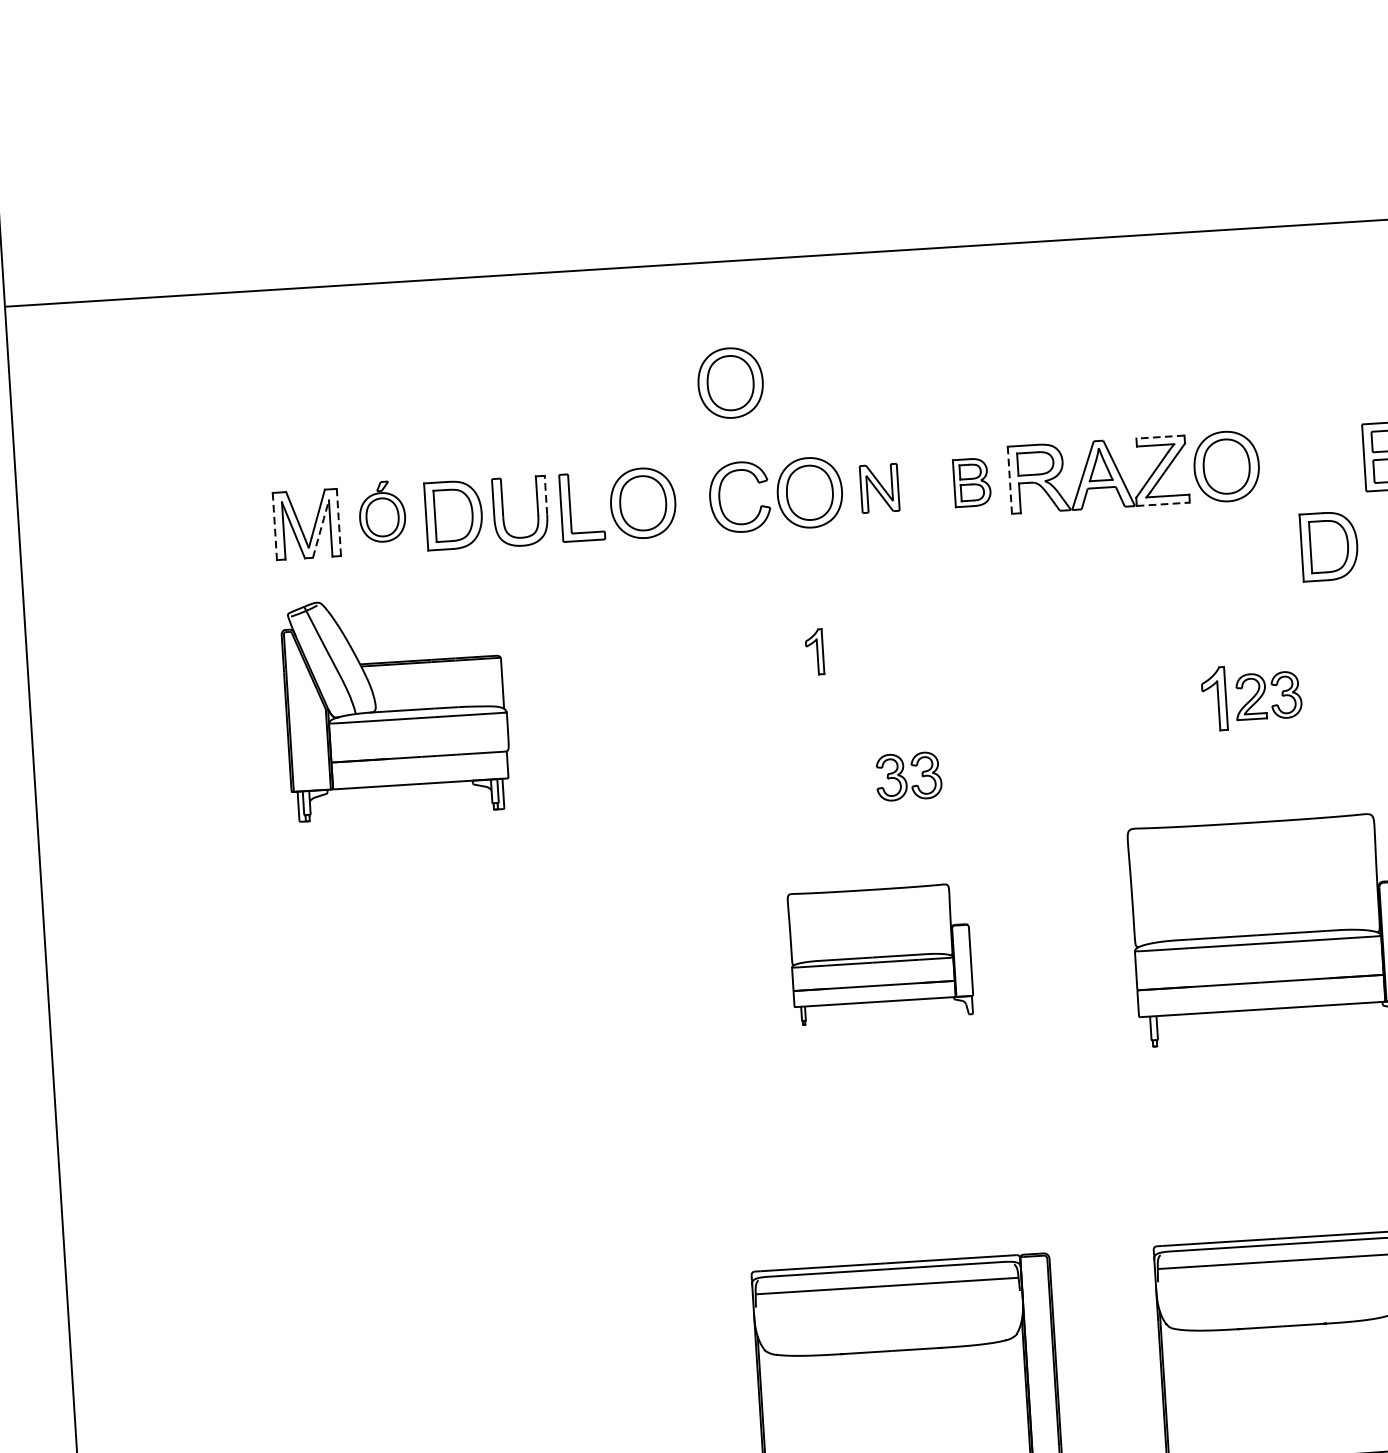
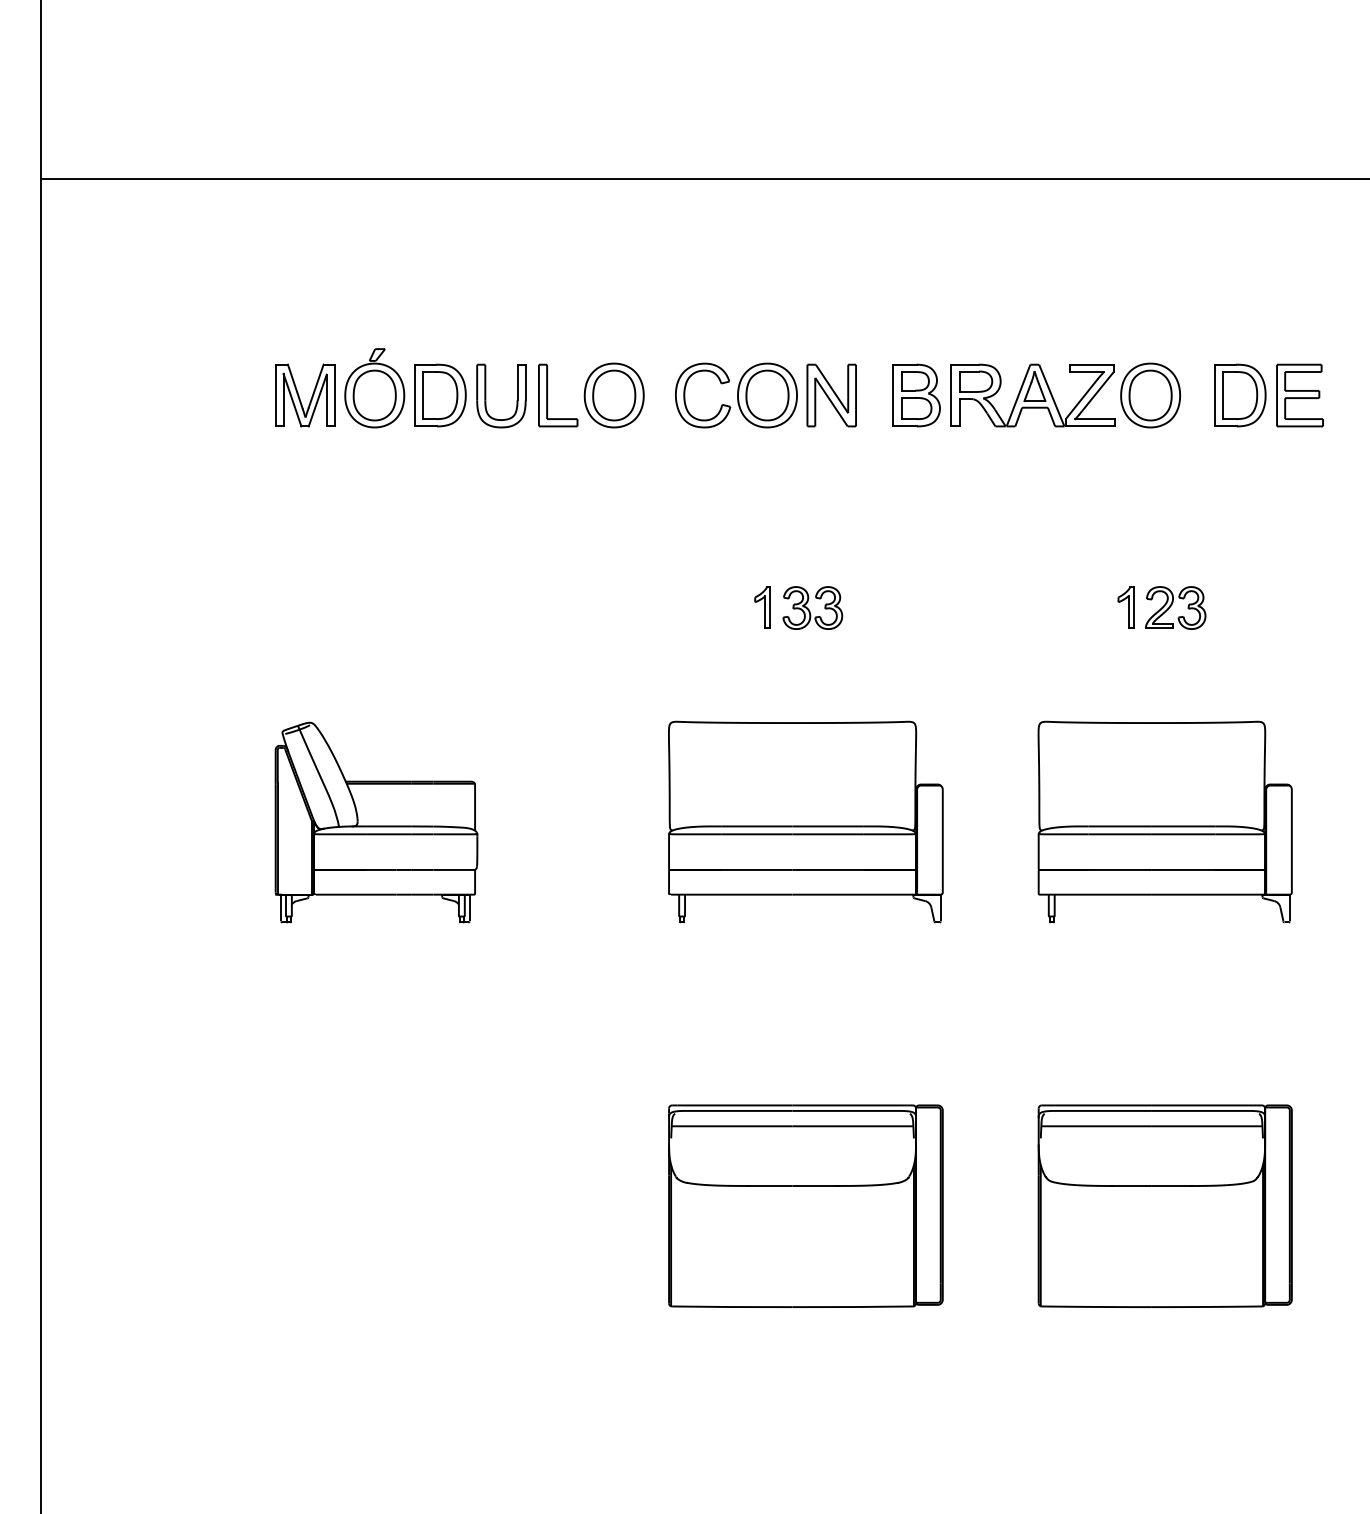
part: (729, 383) -> (700, 290), removed
line: (1160, 436) -> (1091, 364), dashed -> solid
line: (1010, 480) -> (951, 395), dashed -> solid
part: (971, 482) -> (916, 395), size x1.43
part: (879, 488) -> (831, 395), size x1.43
line: (545, 495) -> (525, 382), dashed -> solid
line: (1163, 504) -> (1090, 426), dashed -> solid
part: (381, 512) -> (374, 388), size x1.43
line: (338, 522) -> (334, 395), dashed -> solid
line: (274, 526) -> (275, 395), dashed -> solid
line: (320, 529) -> (317, 400), dashed -> solid
part: (1329, 546) -> (1240, 395), moved
part: (814, 651) -> (762, 607), moved
part: (1213, 698) -> (1125, 607), size x0.71
part: (396, 706) -> (376, 822), moved
part: (908, 775) -> (812, 607), moved
part: (880, 953) -> (805, 821), size x1.67

